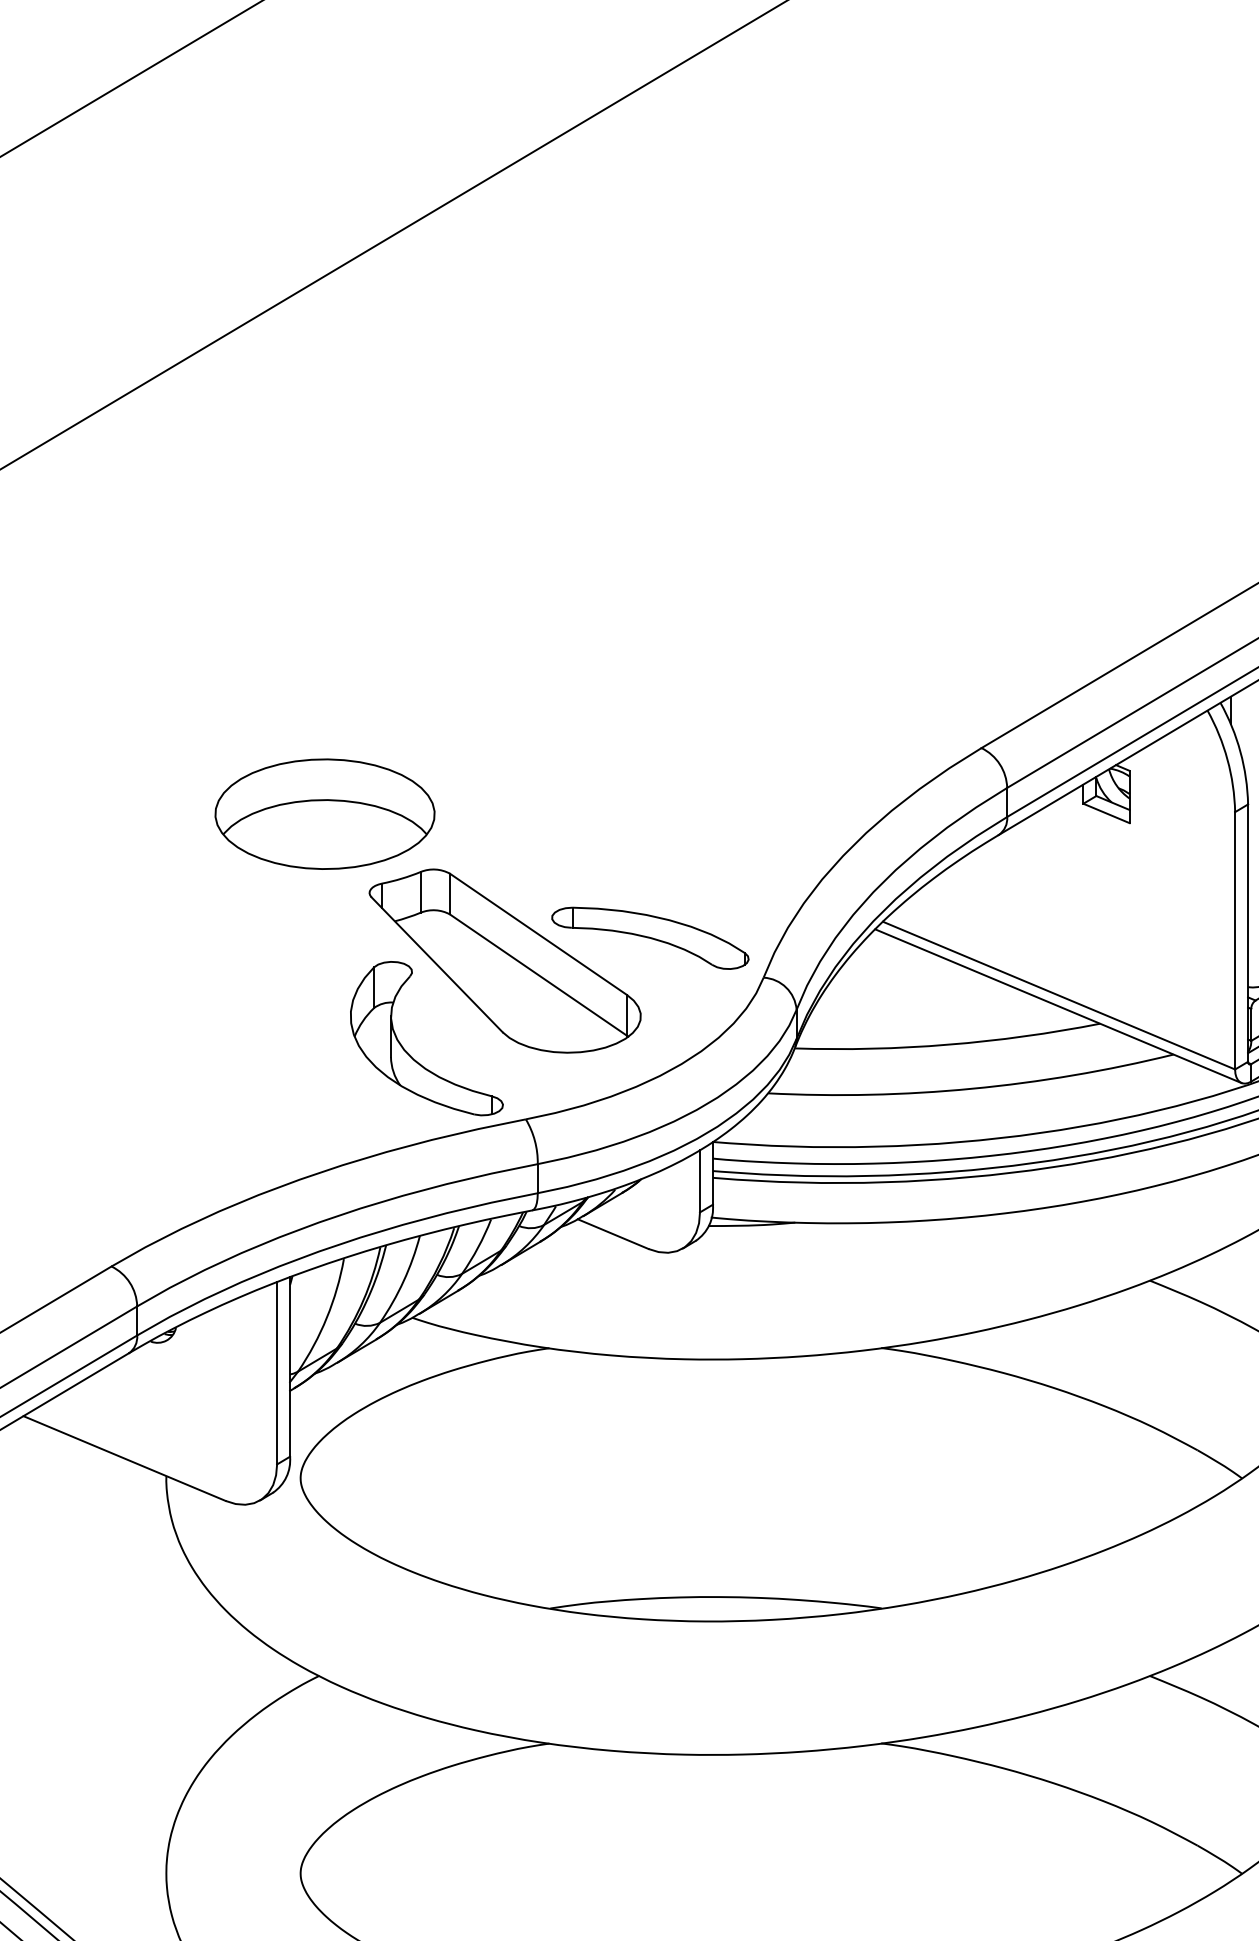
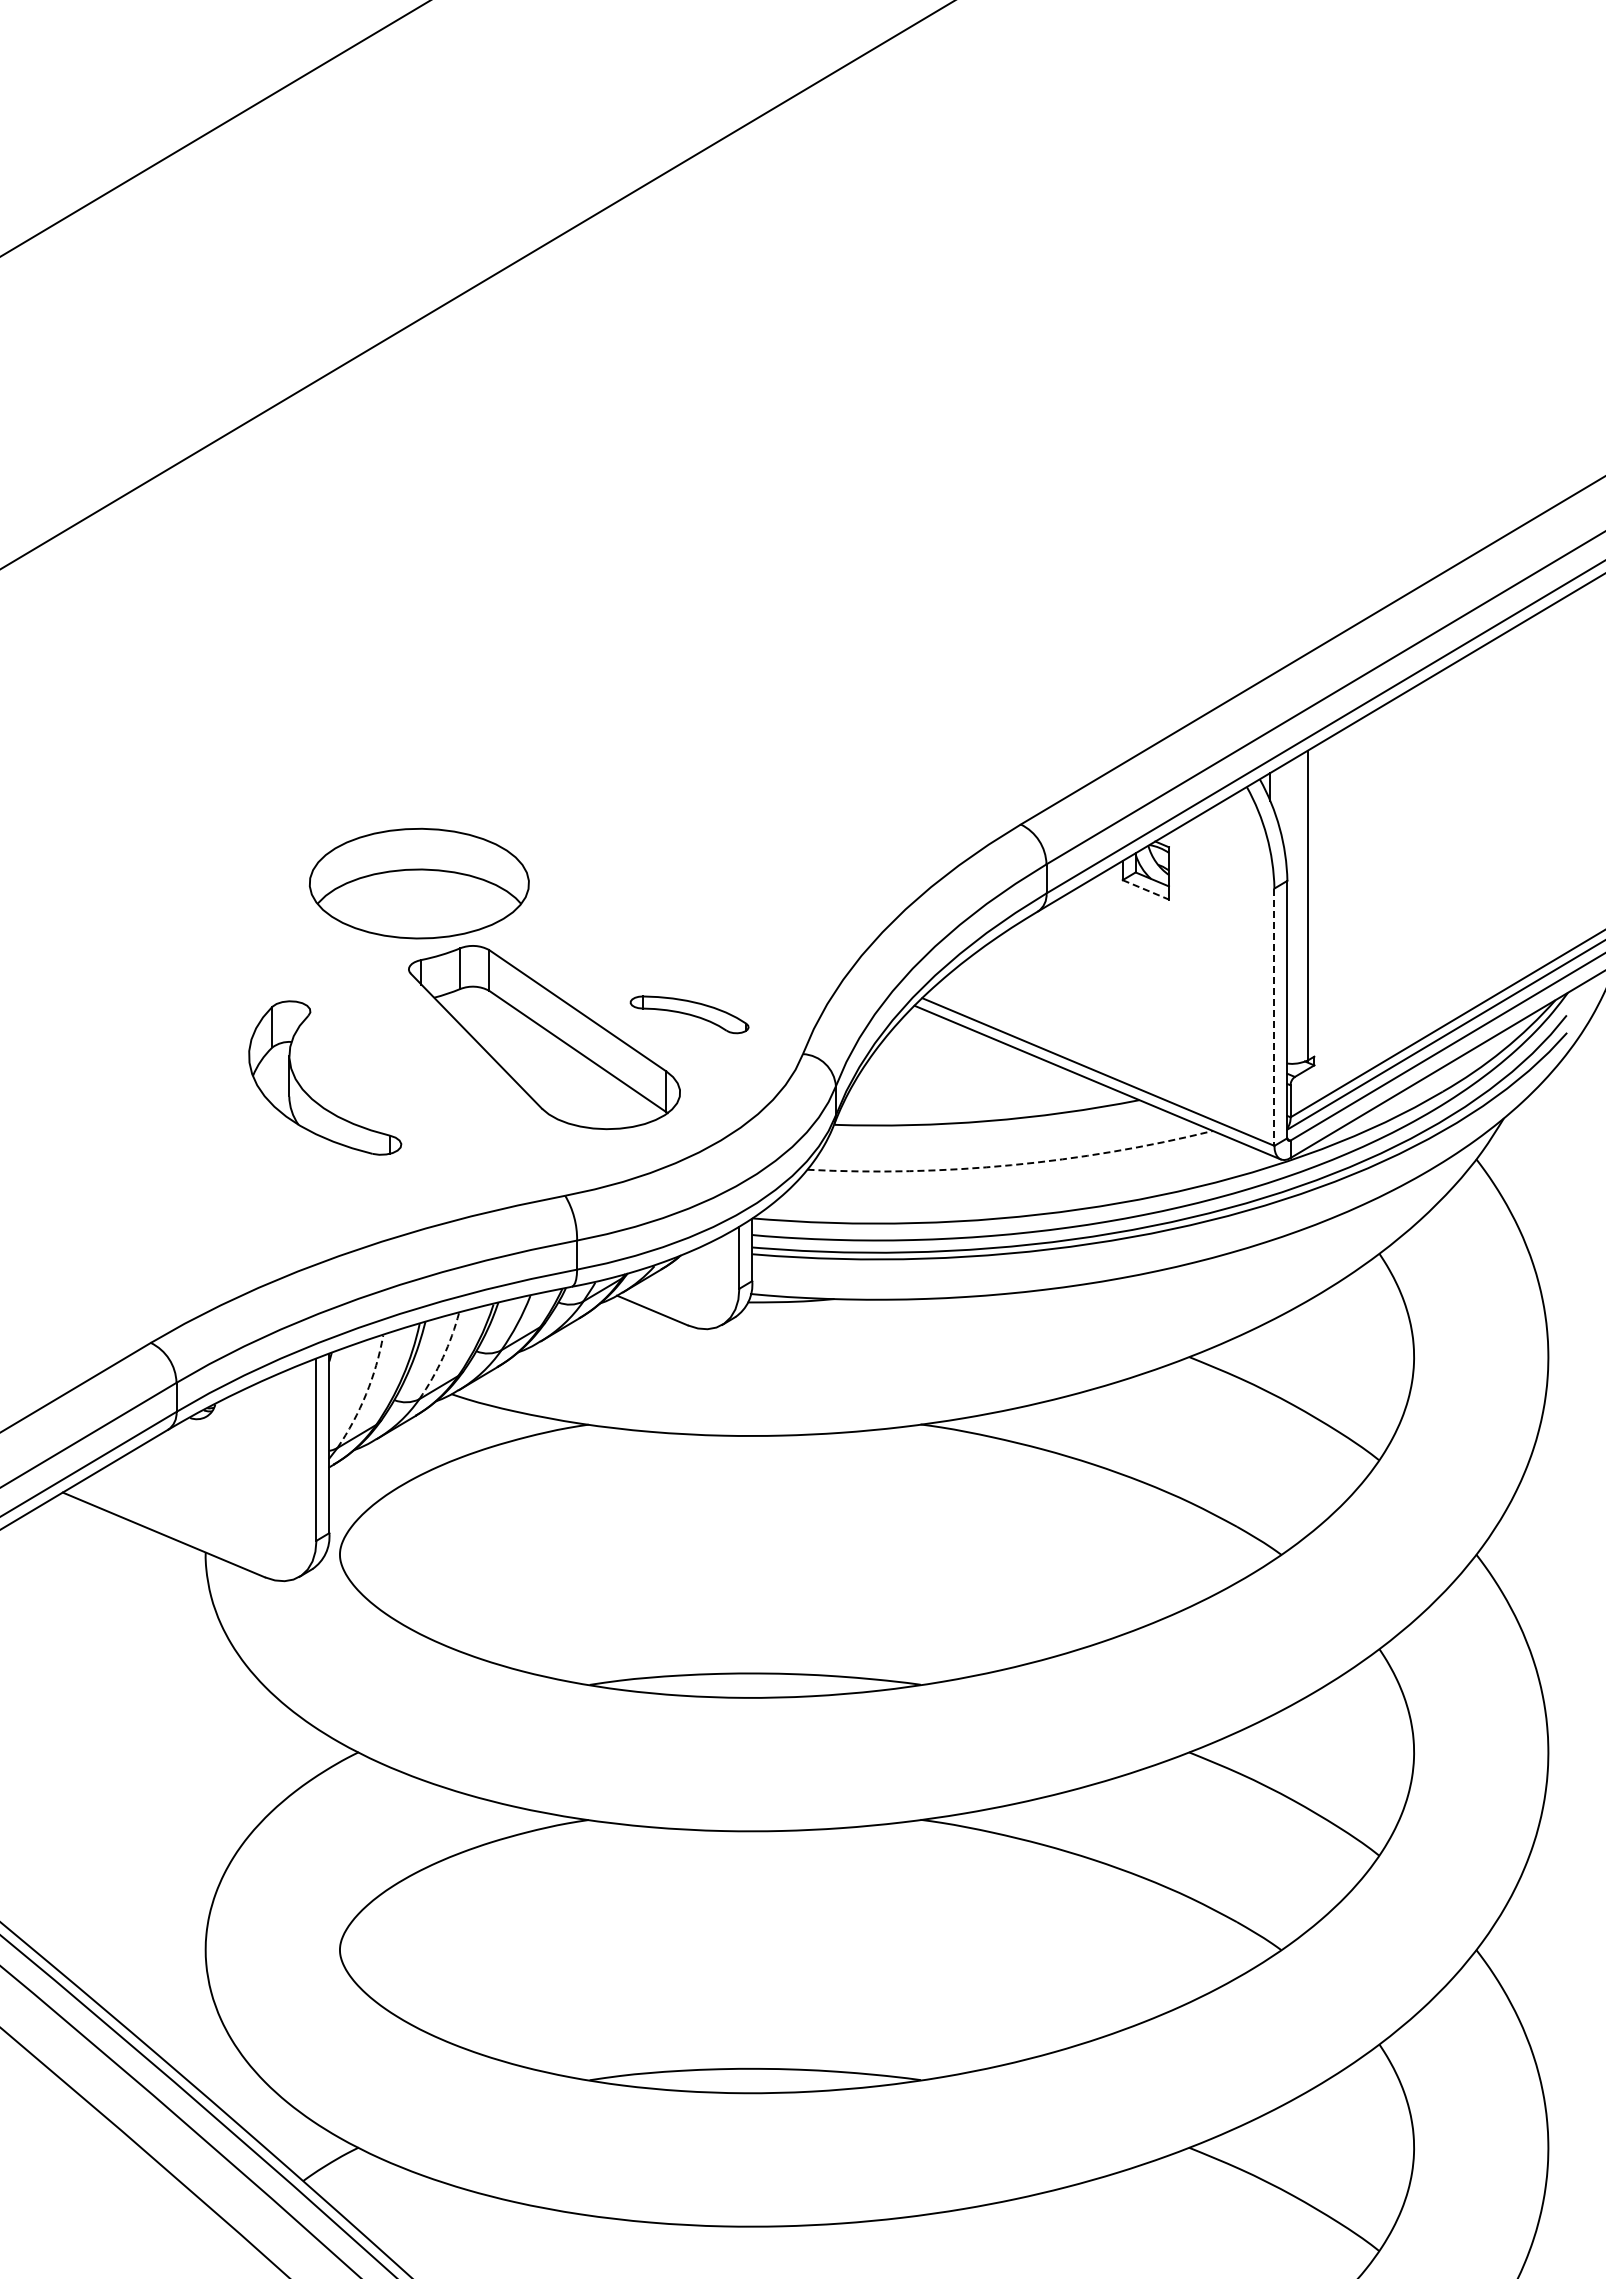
part: (325, 814) -> (419, 883), moved
line: (1107, 814) -> (1146, 890), solid -> dashed
part: (650, 938) -> (689, 1014), size x0.6
line: (1235, 941) -> (1274, 1017), solid -> dashed
part: (410, 1055) -> (308, 1094), moved
arc: (972, 1089) -> (1011, 1165), solid -> dashed
arc: (404, 1281) -> (443, 1357), solid -> dashed
arc: (327, 1318) -> (366, 1394), solid -> dashed

